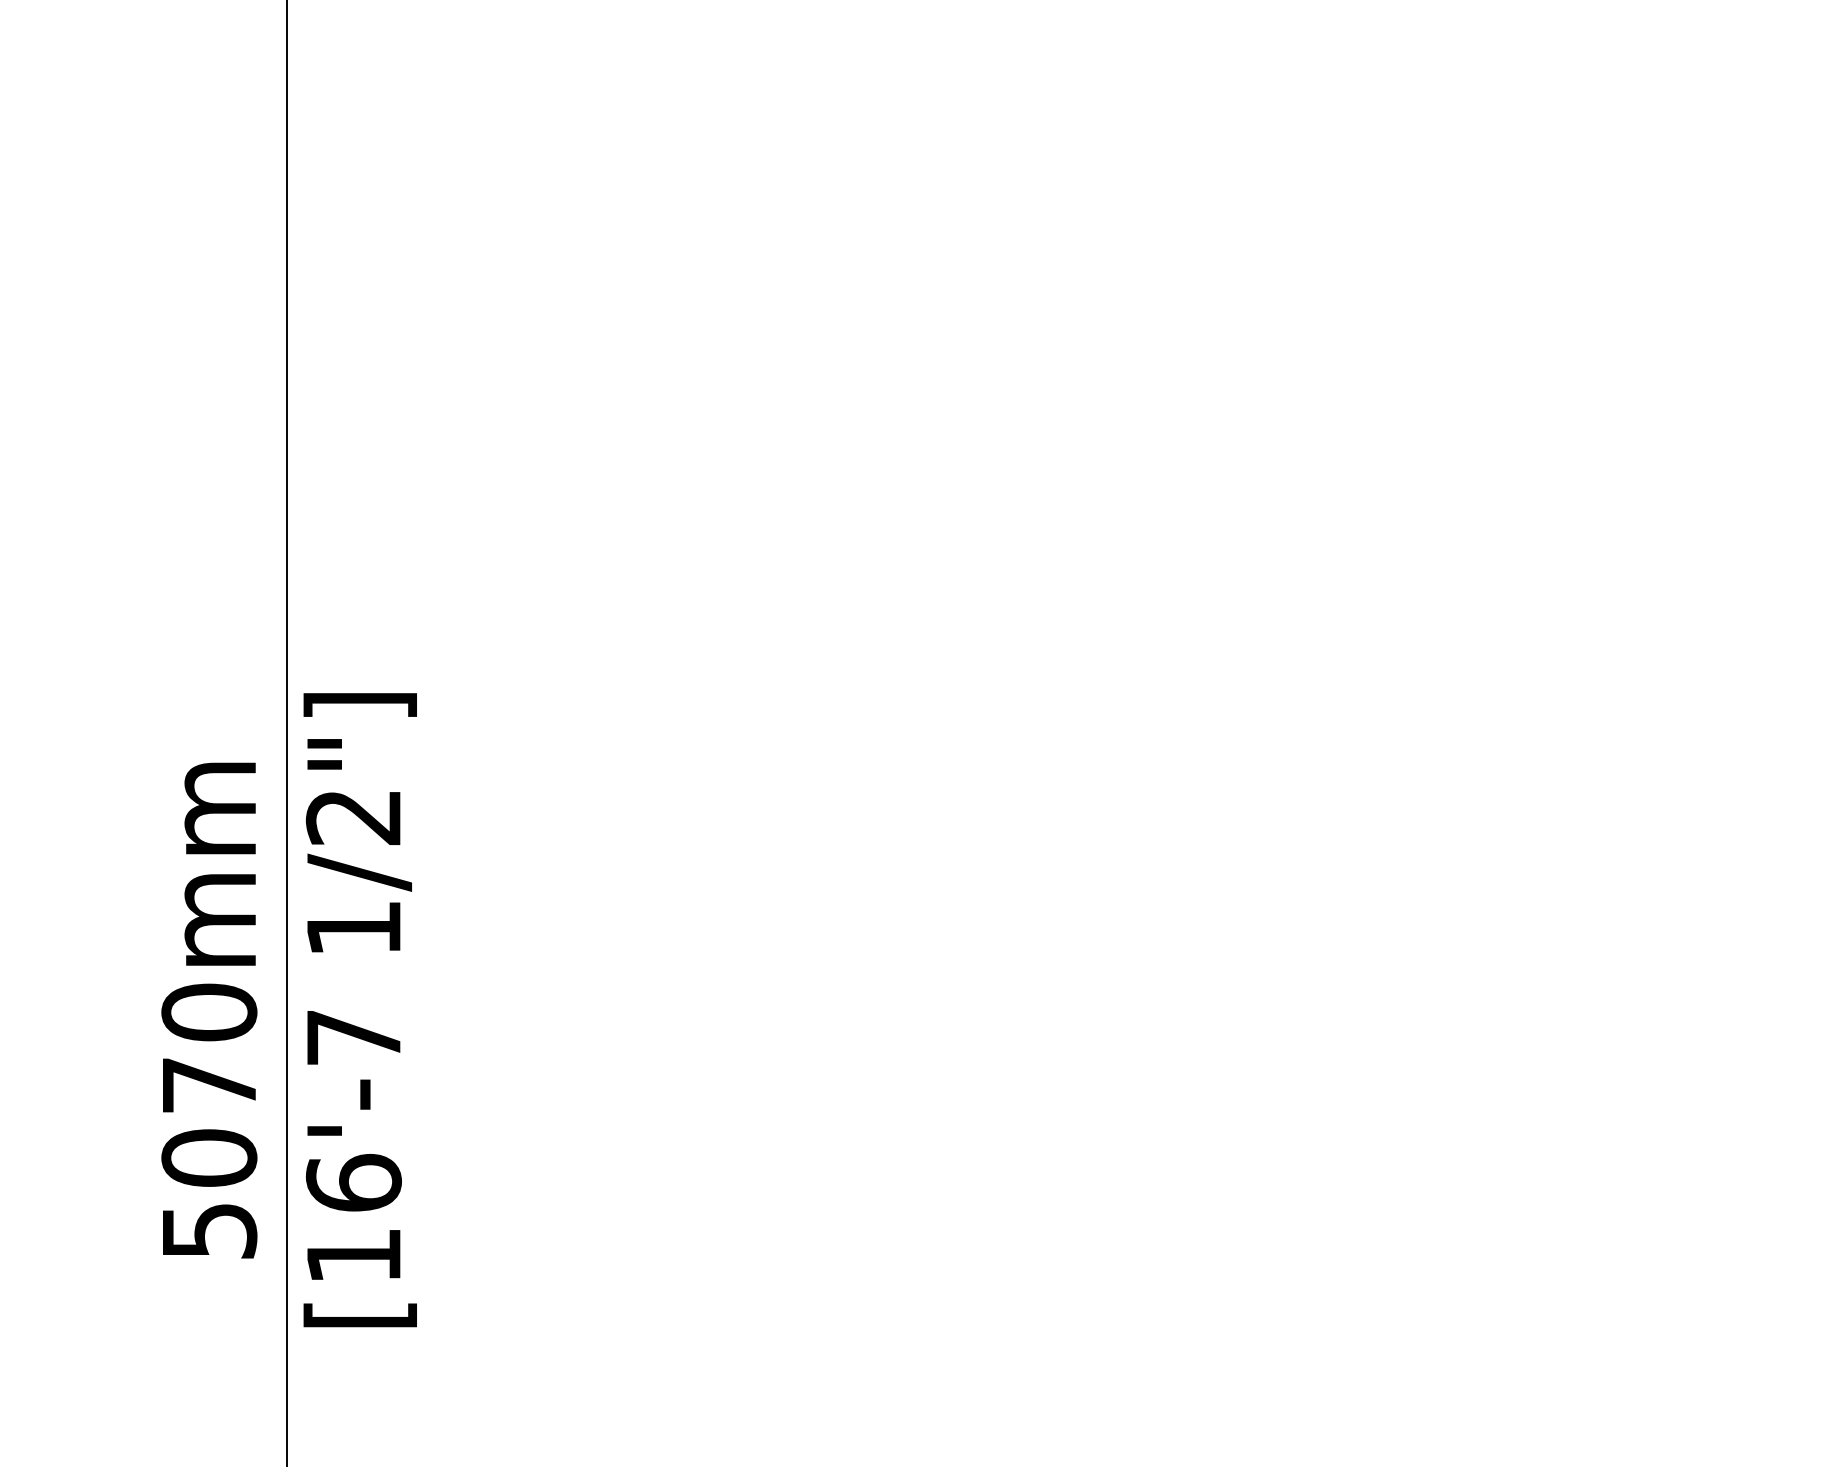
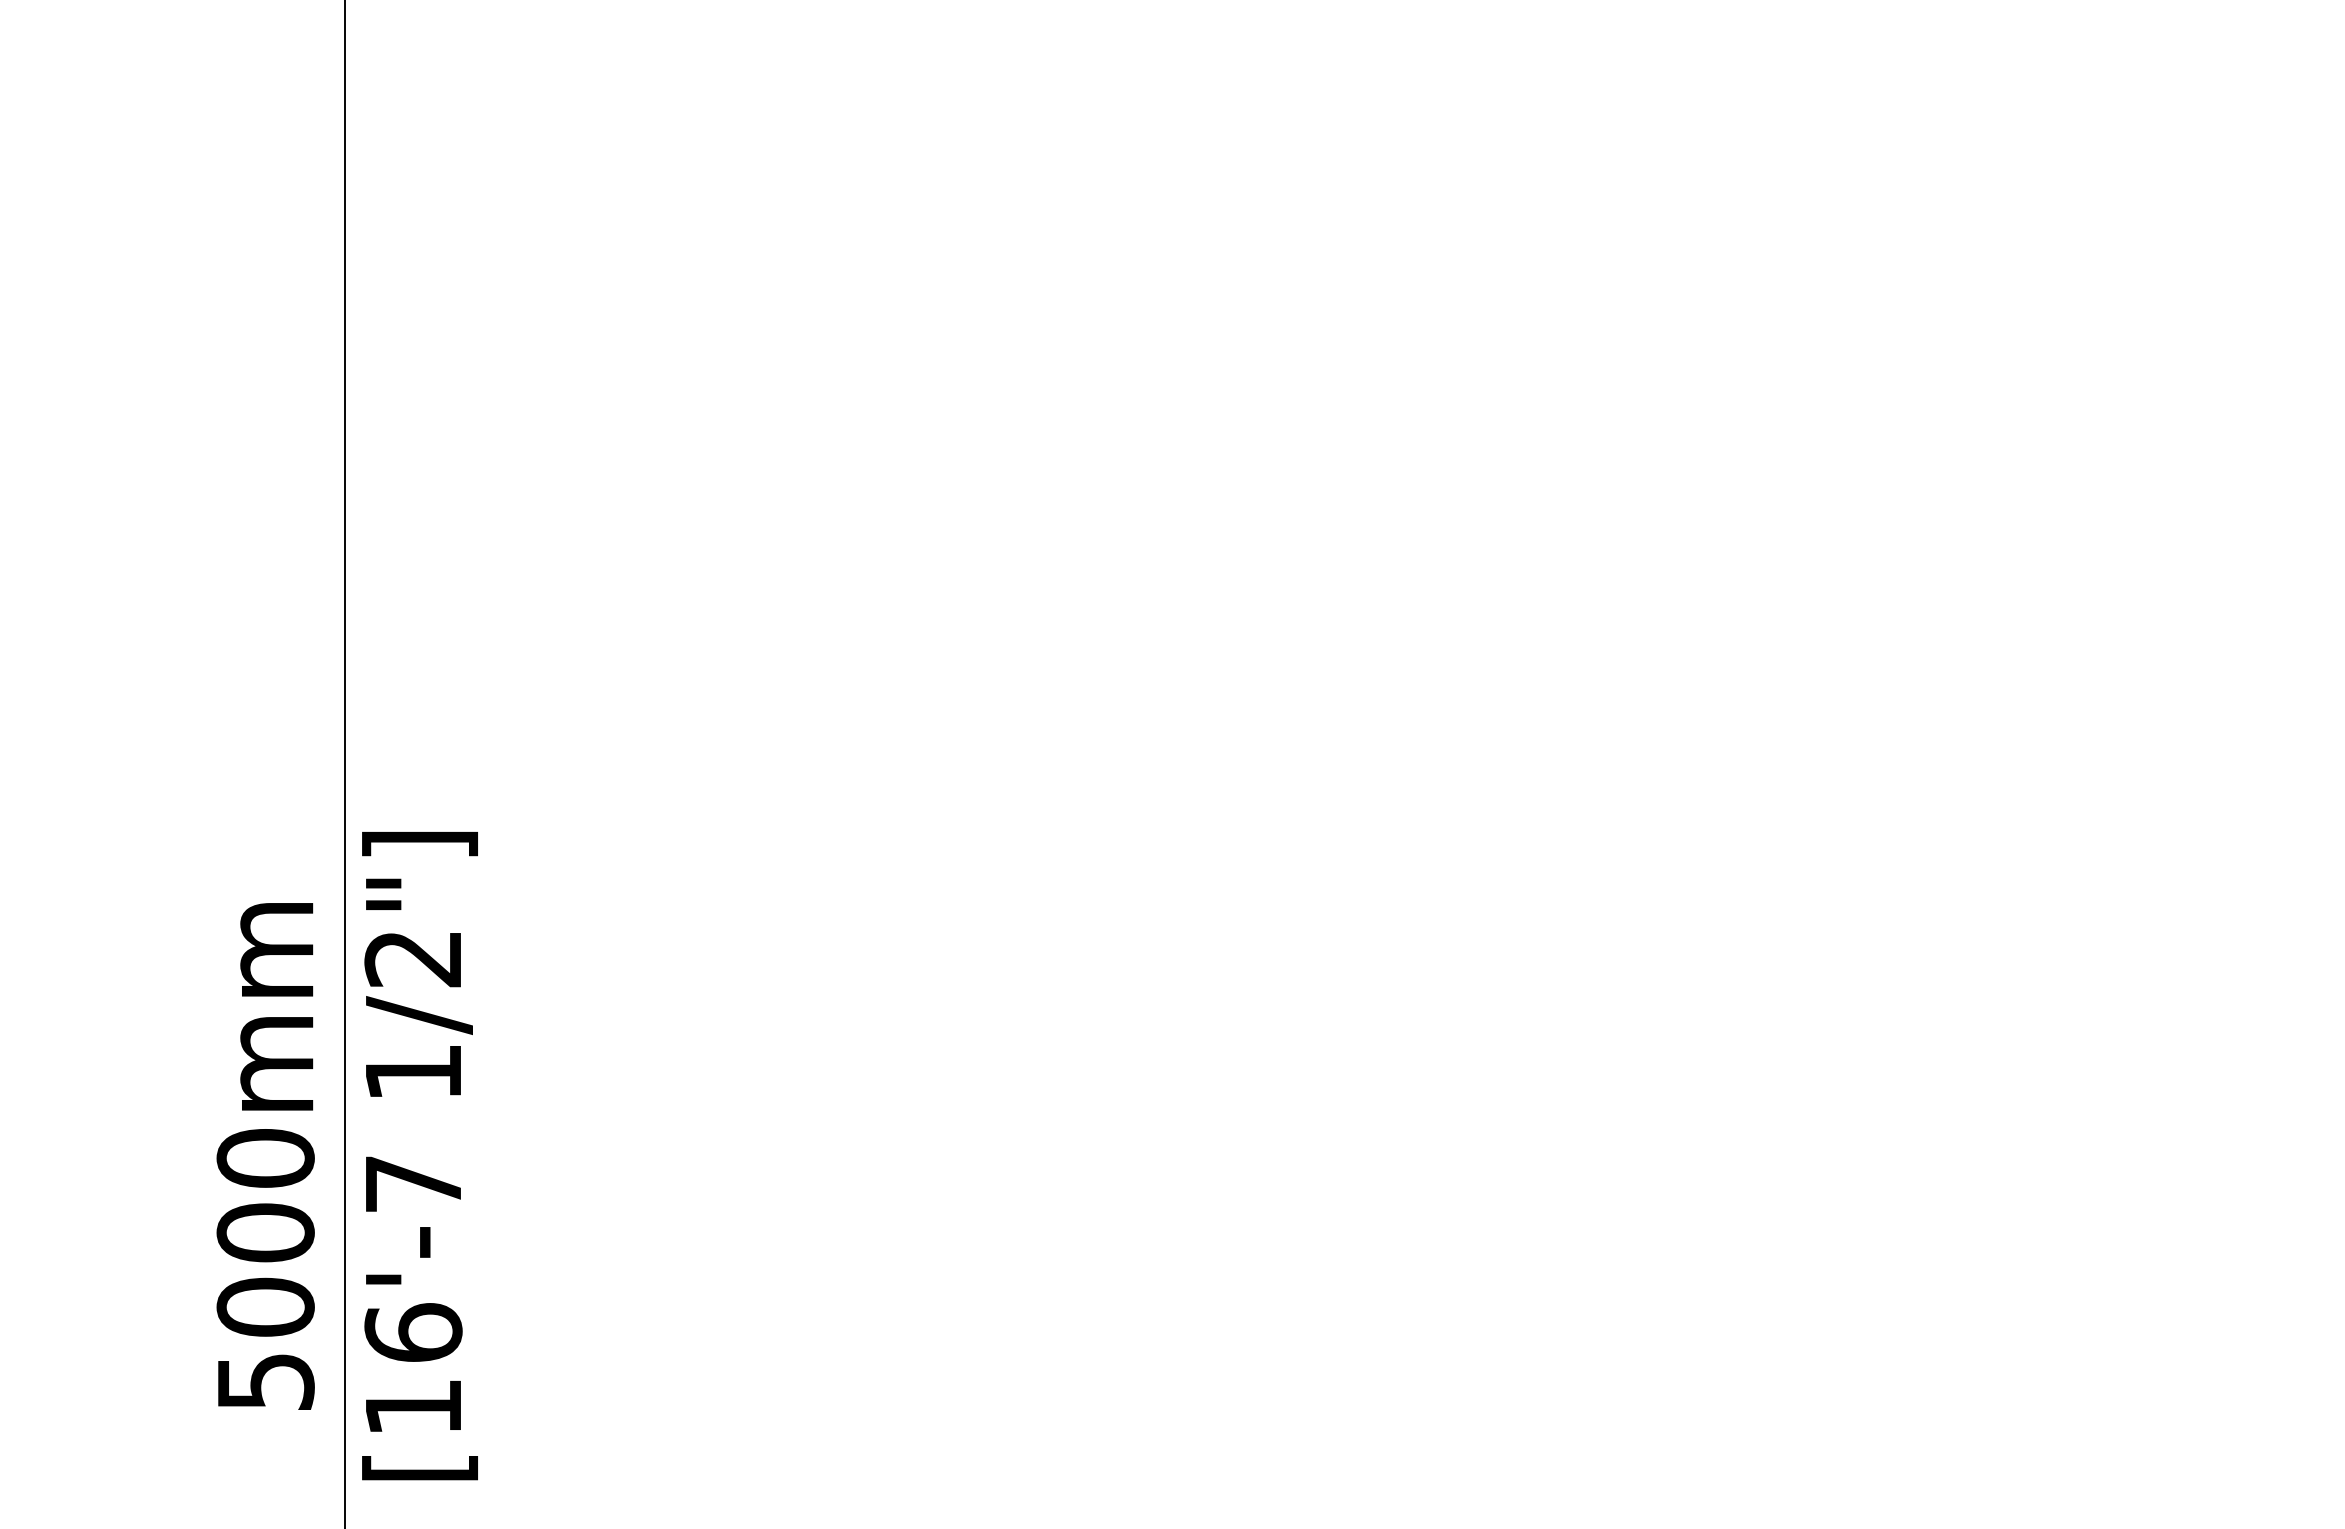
text: (209, 1084) -> (265, 1232), 5070mm -> 5000mm

